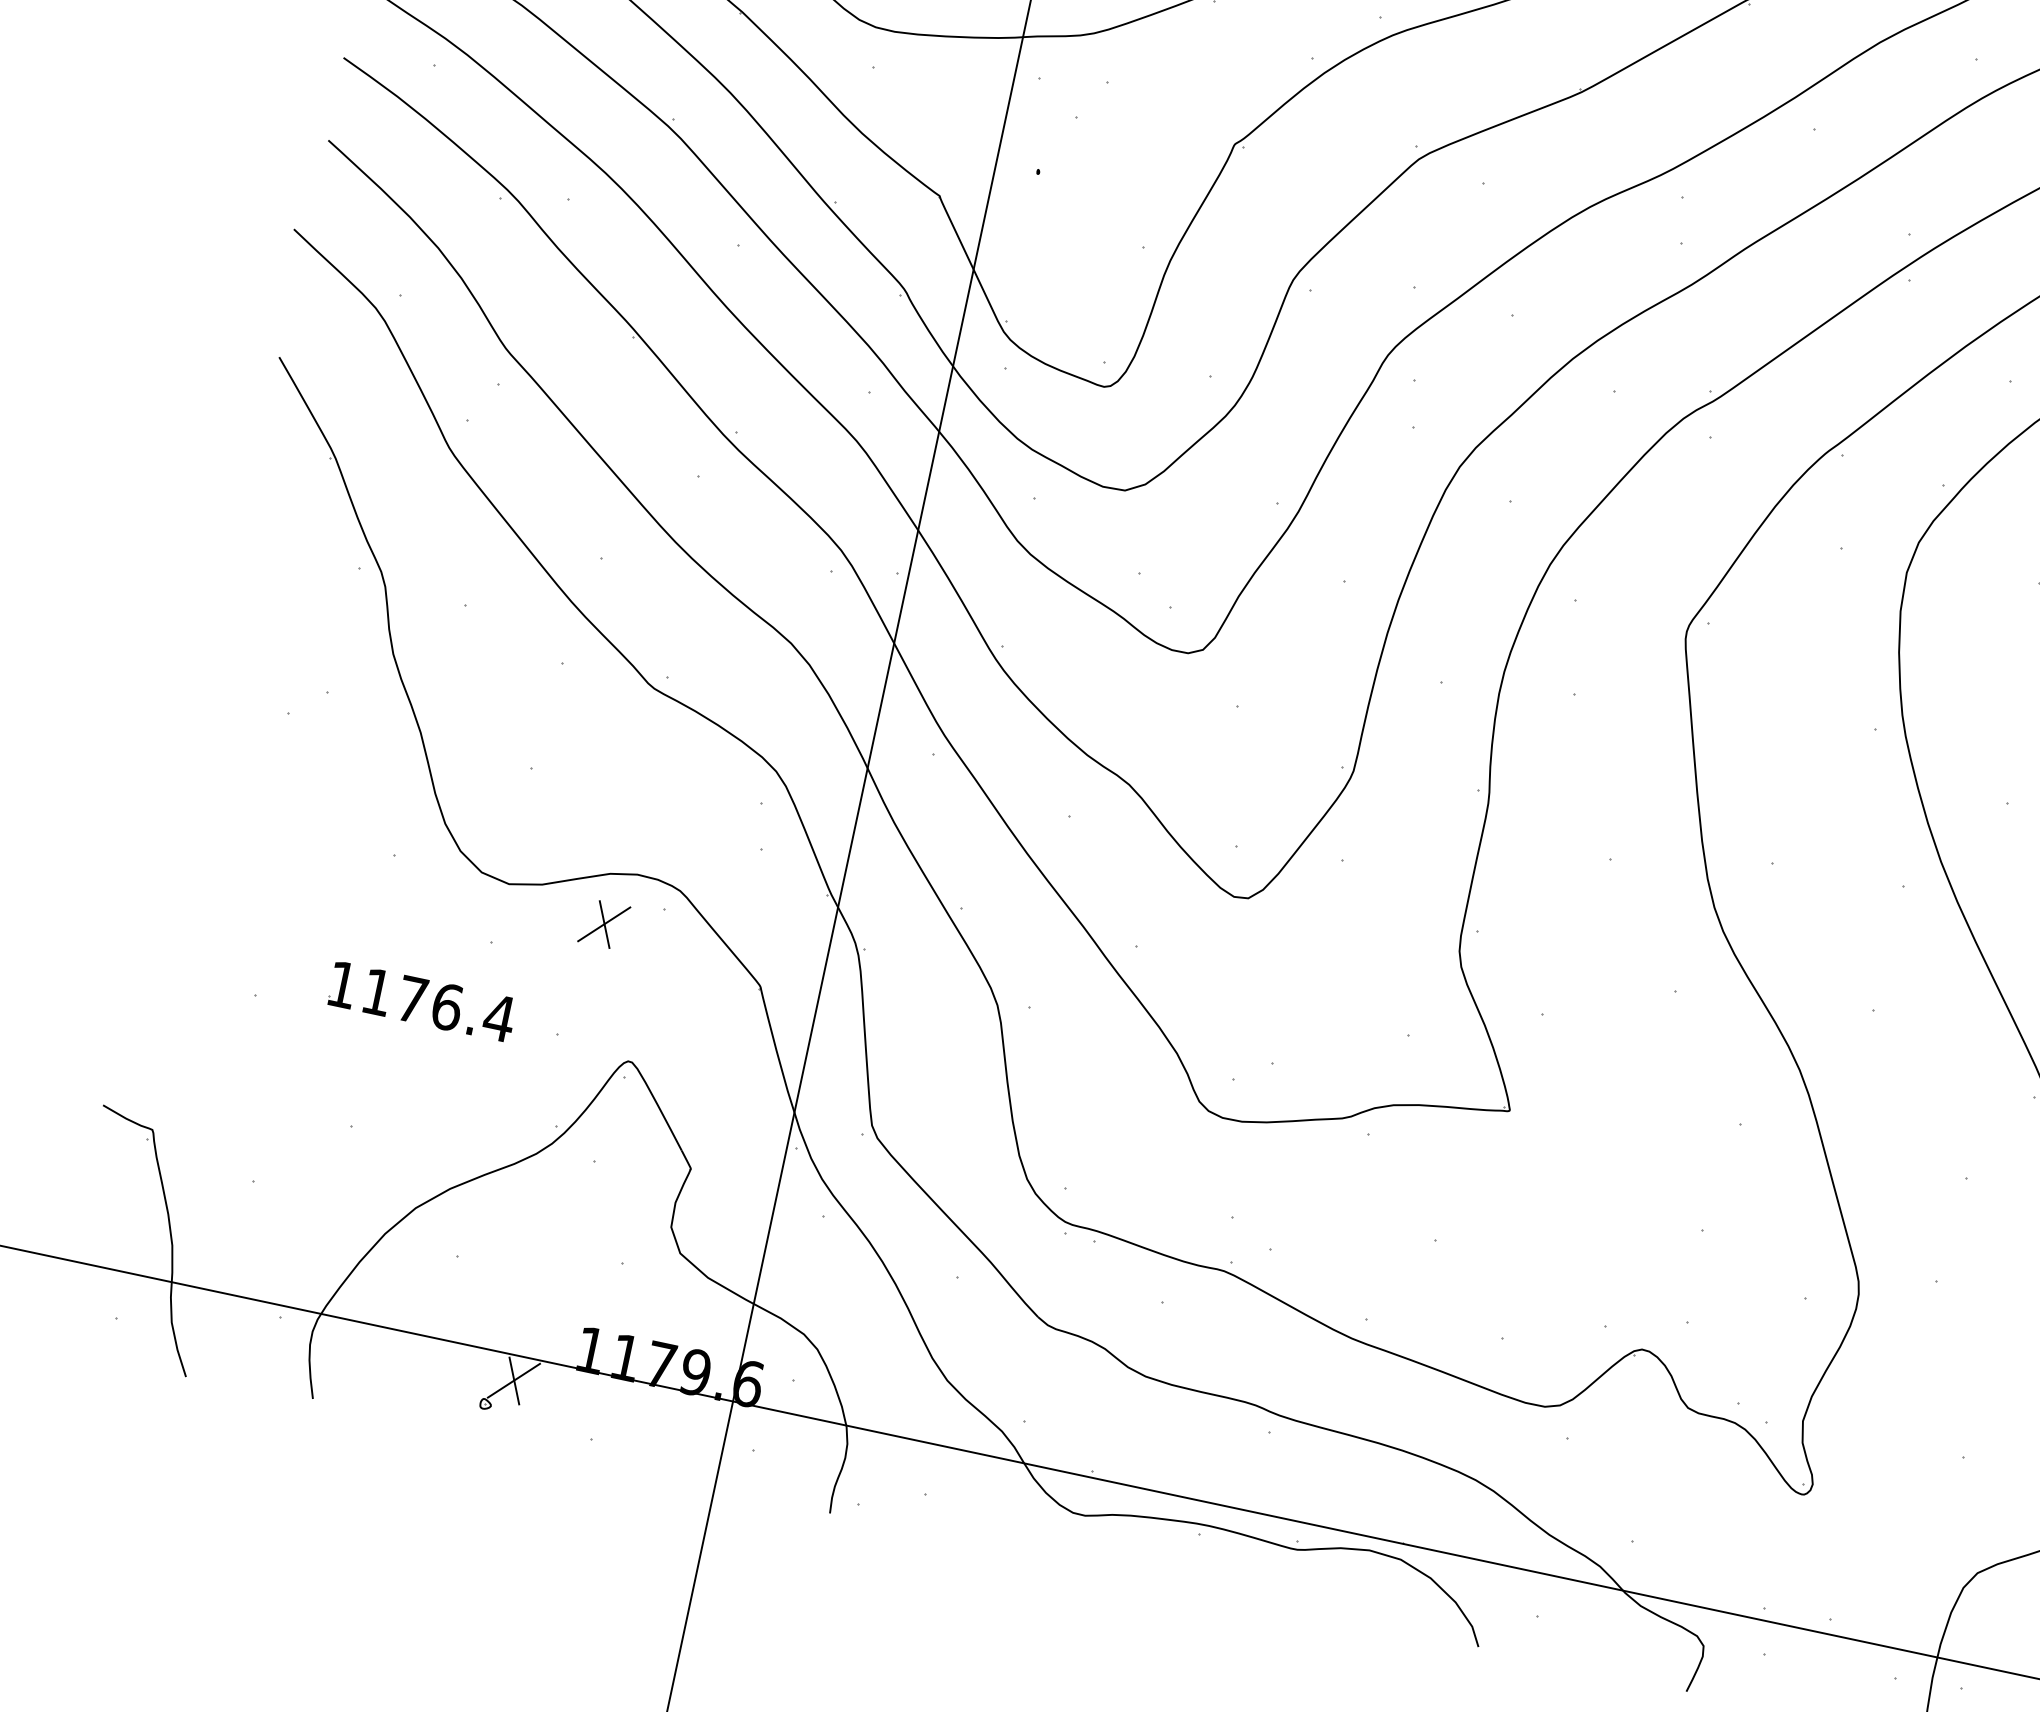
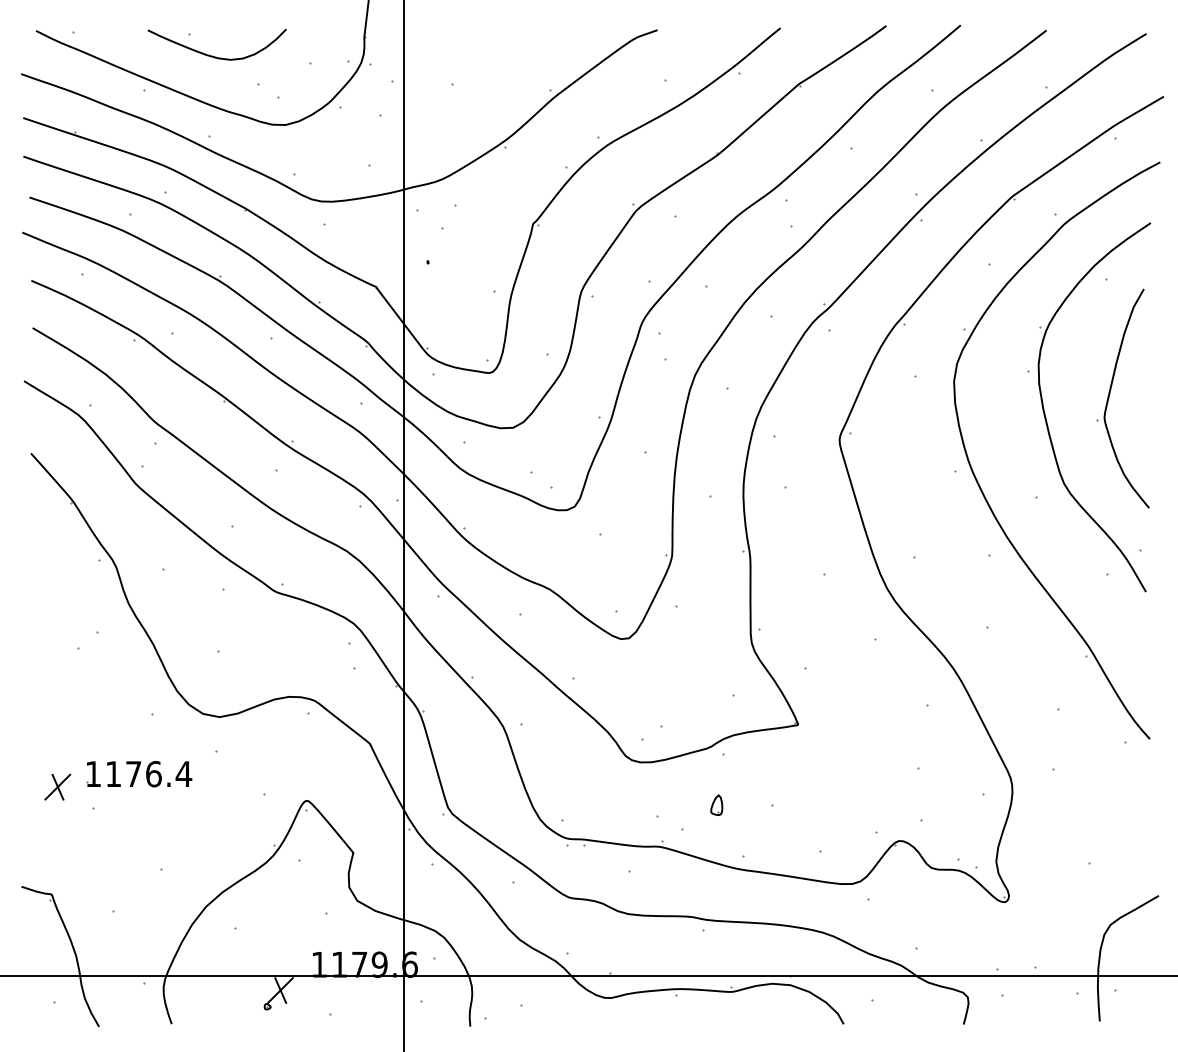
part: (604, 923) -> (57, 786), moved
part: (422, 1002) -> (139, 774), moved
part: (1338, 1218) -> (716, 804), added

